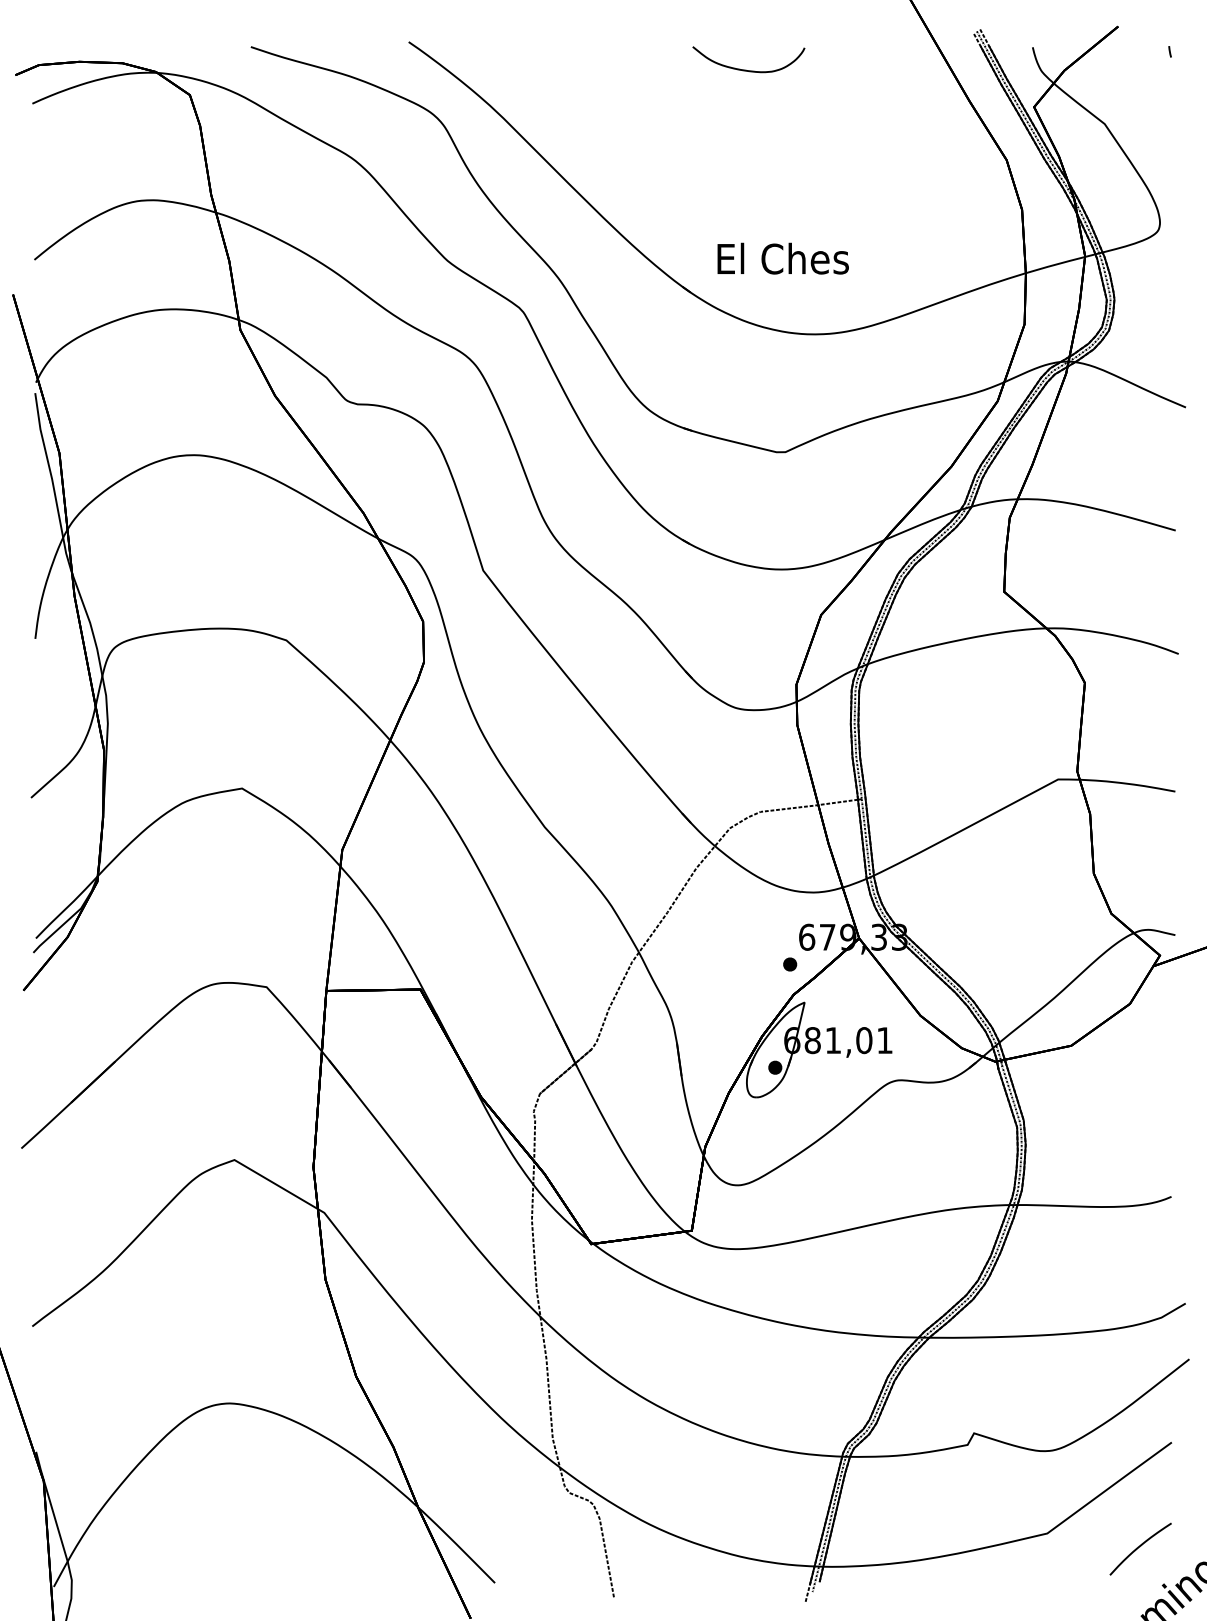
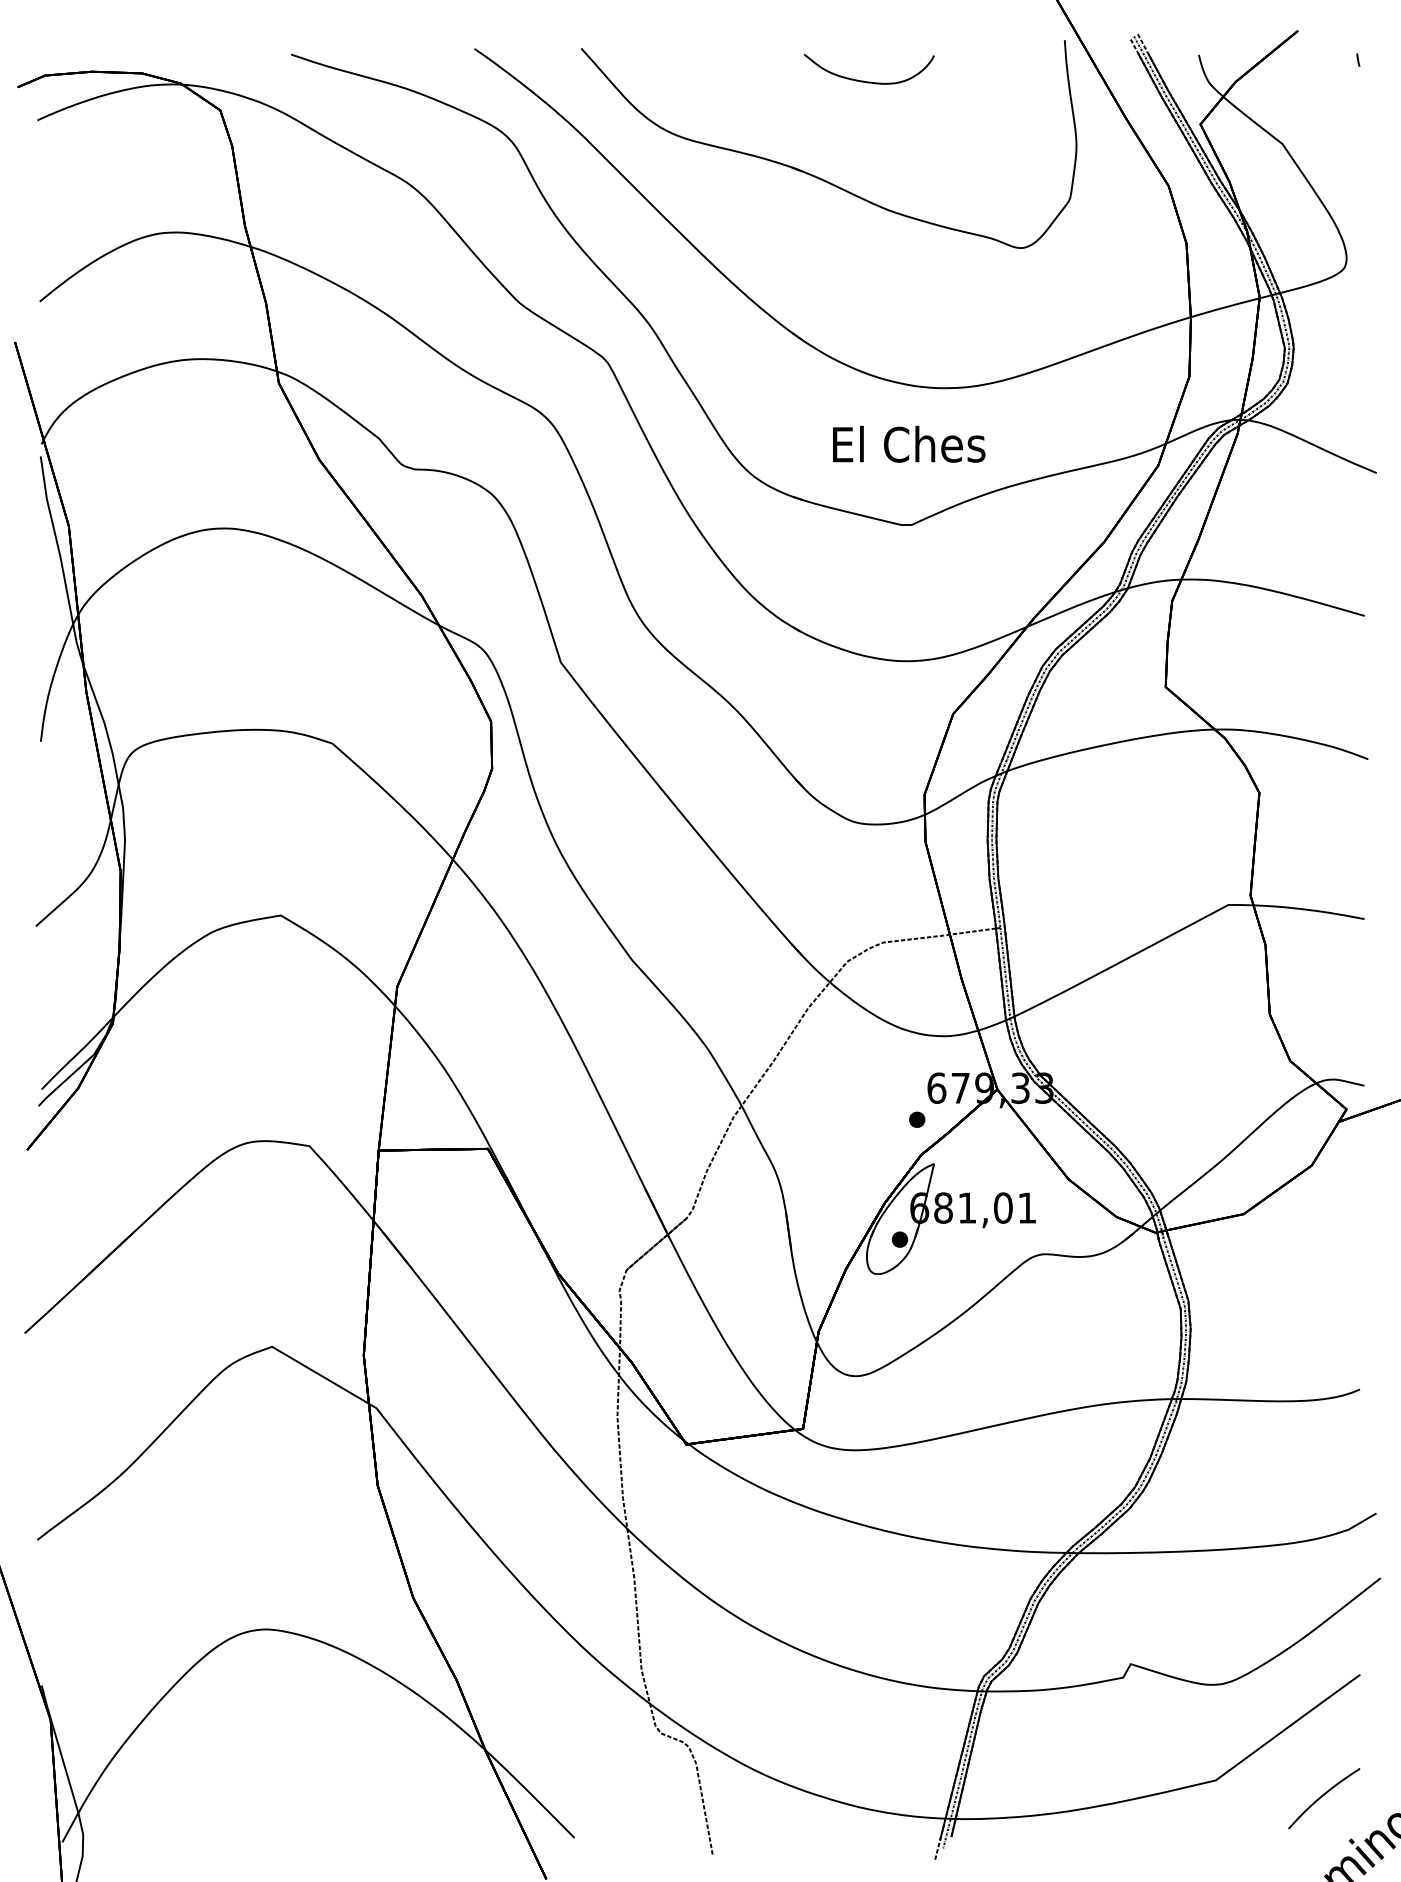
part: (702, 151) -> (815, 175), added
text: (783, 258) -> (909, 444), moved

